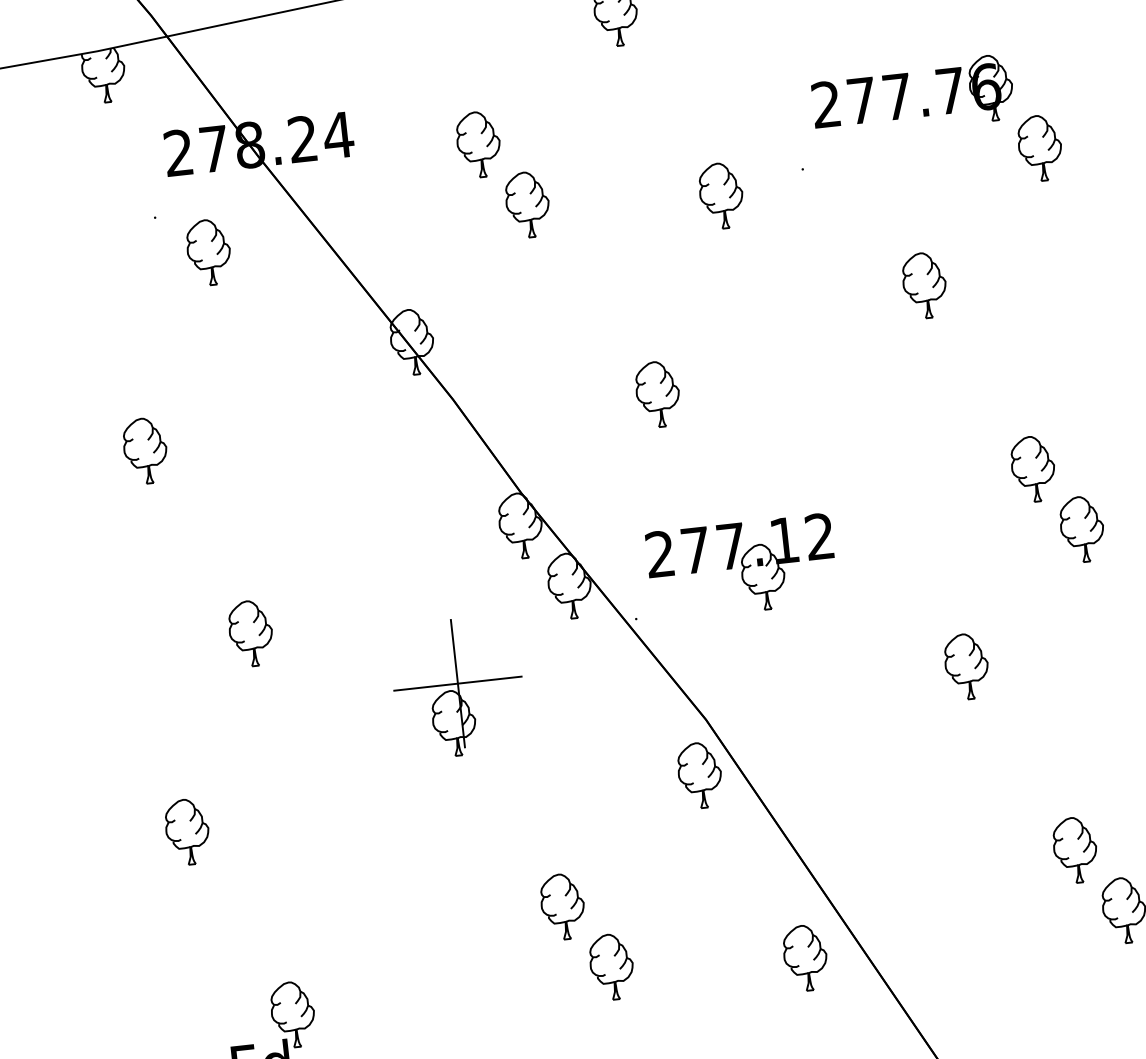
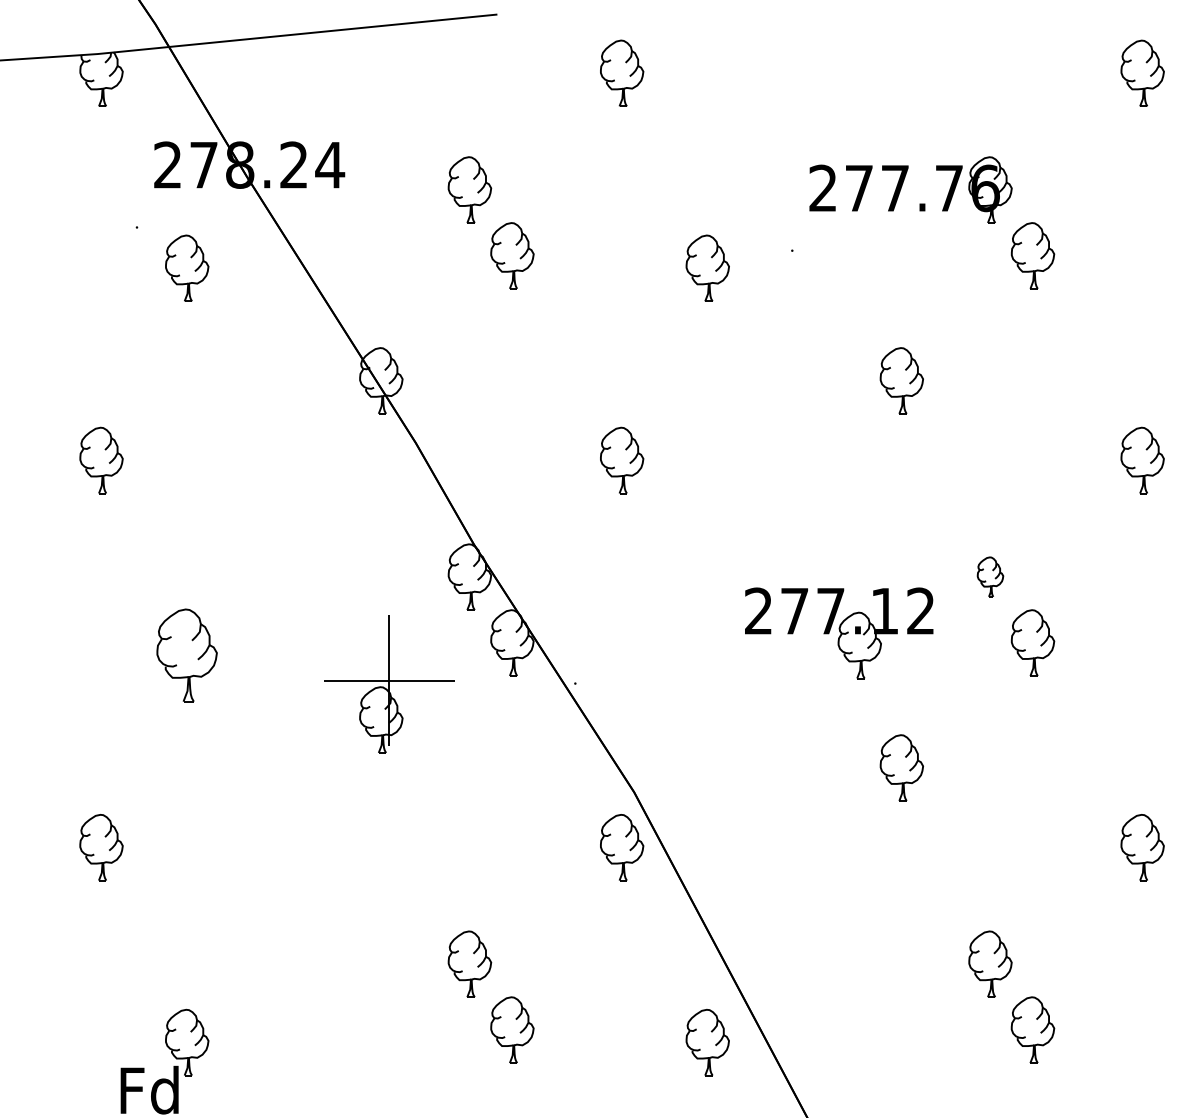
part: (1033, 468) -> (990, 576), size x0.6
part: (742, 567) -> (839, 633), moved
part: (251, 633) -> (187, 655), size x1.4
part: (458, 687) -> (389, 684), moved

